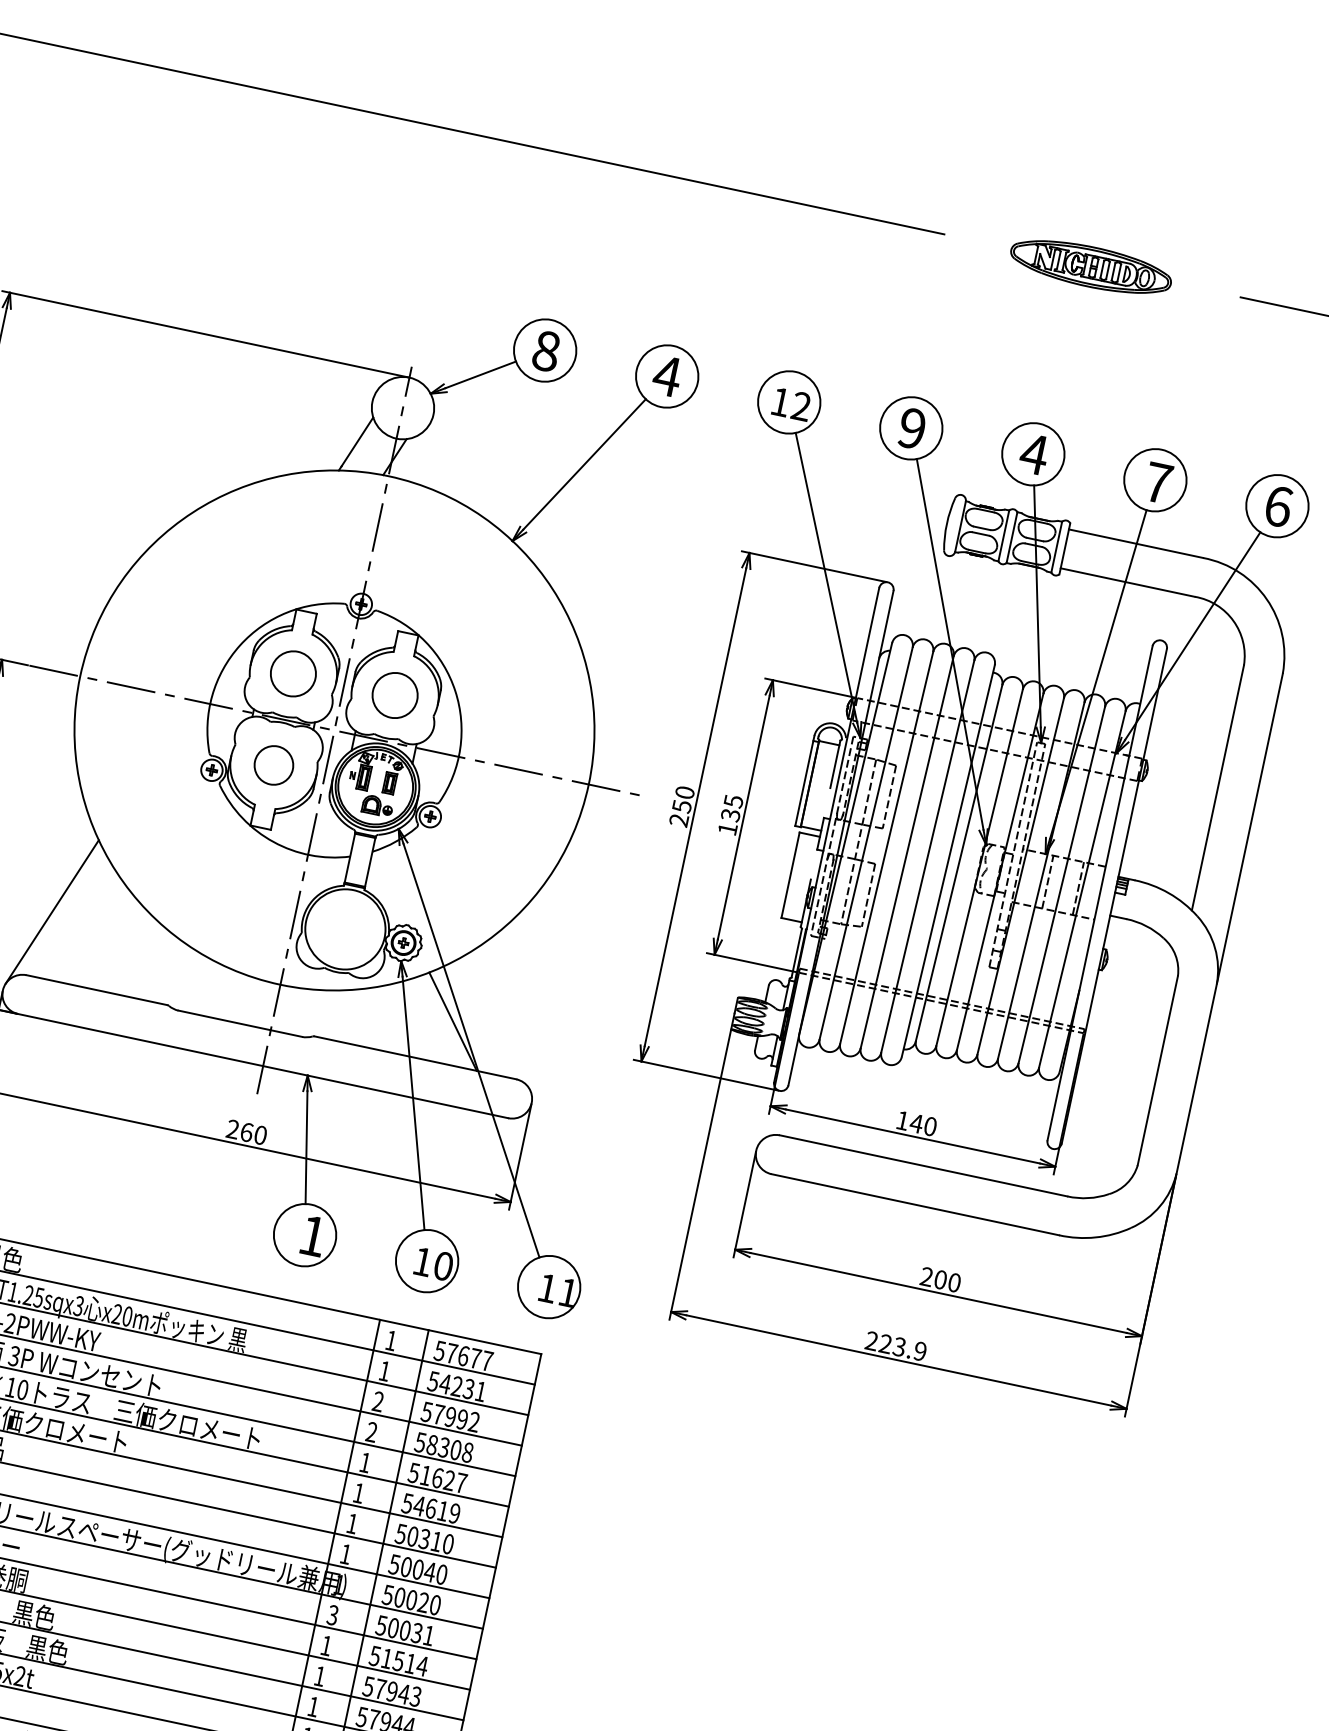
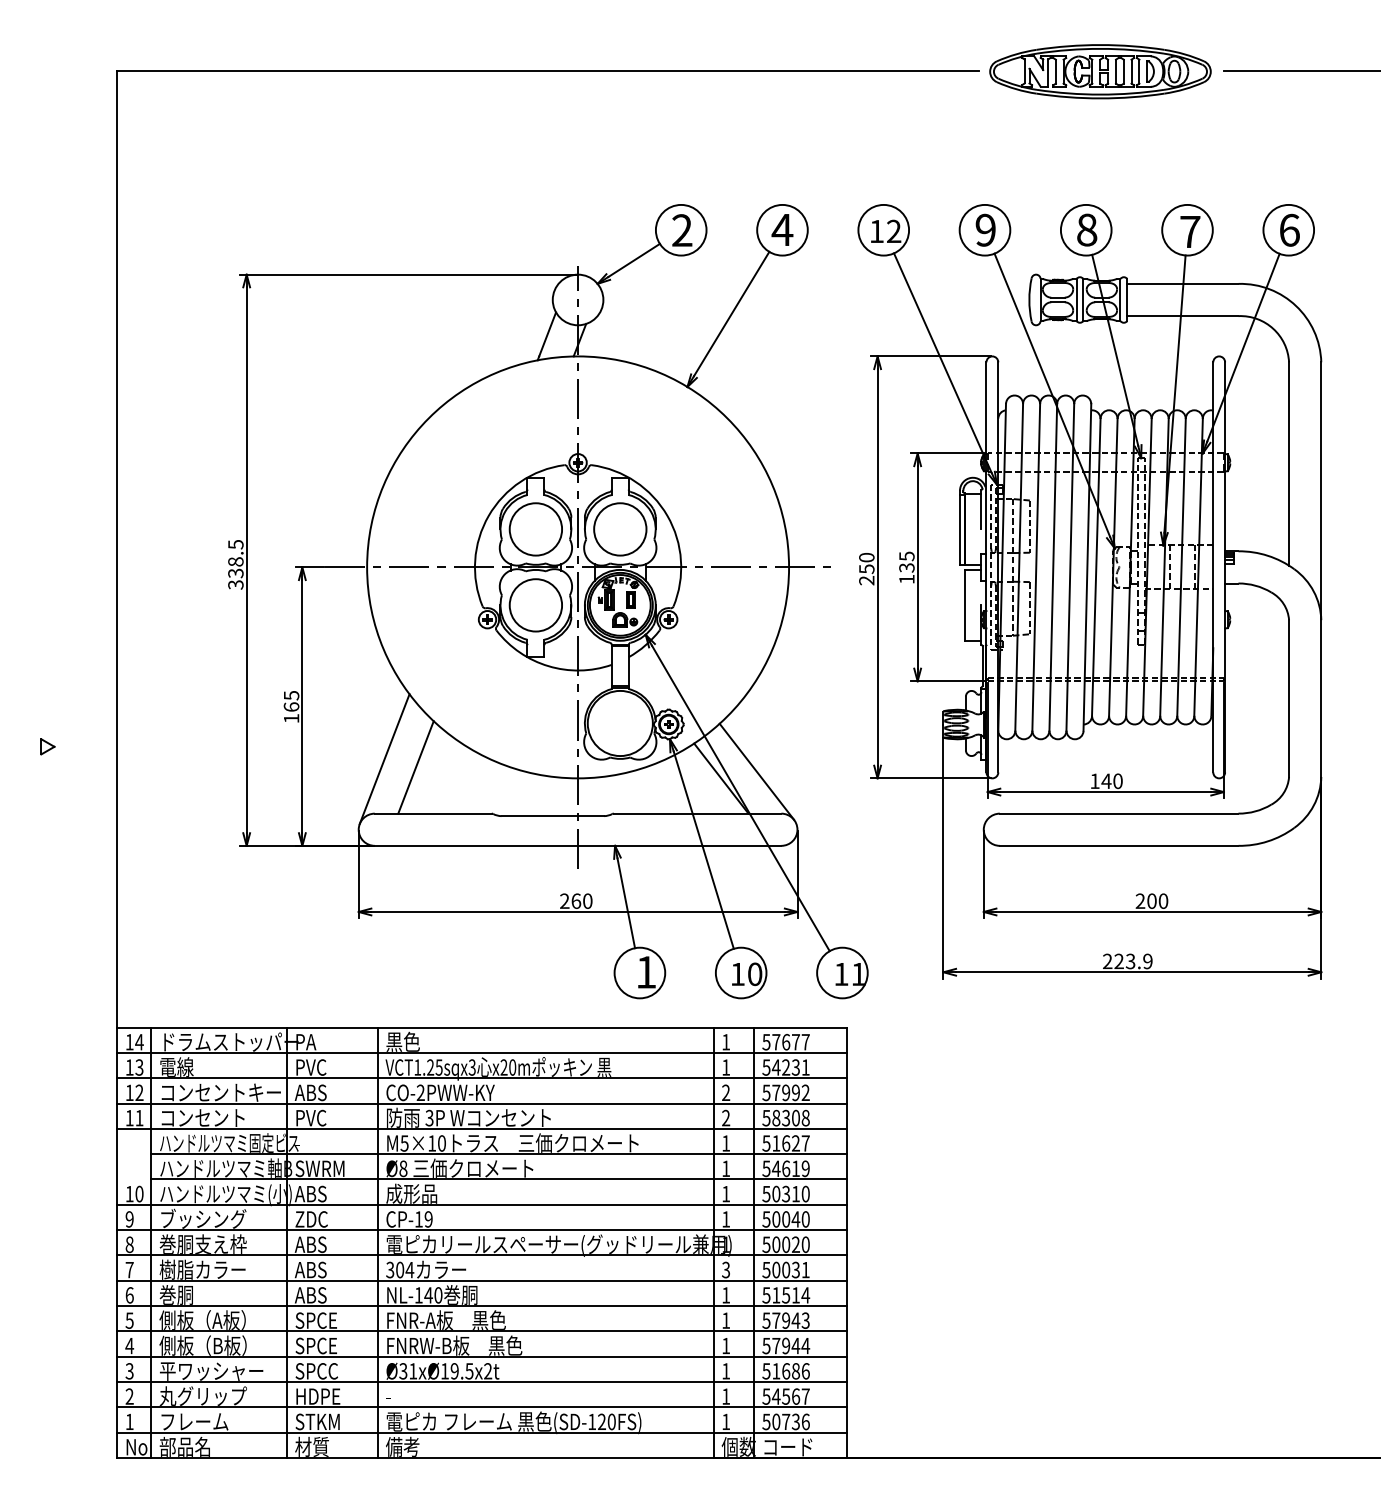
part: (1091, 266) -> (1100, 71), size x1.67
text: (546, 351) -> (682, 230), 8 -> 2
text: (1033, 453) -> (1086, 229), 4 -> 8
circle: (292, 673) -> (535, 529), size x1.43
circle: (395, 695) -> (620, 529), size x1.43
circle: (273, 765) -> (535, 605), size x1.67
line: (87, 930) -> (415, 767), added
line: (497, 1022) -> (756, 771), added

